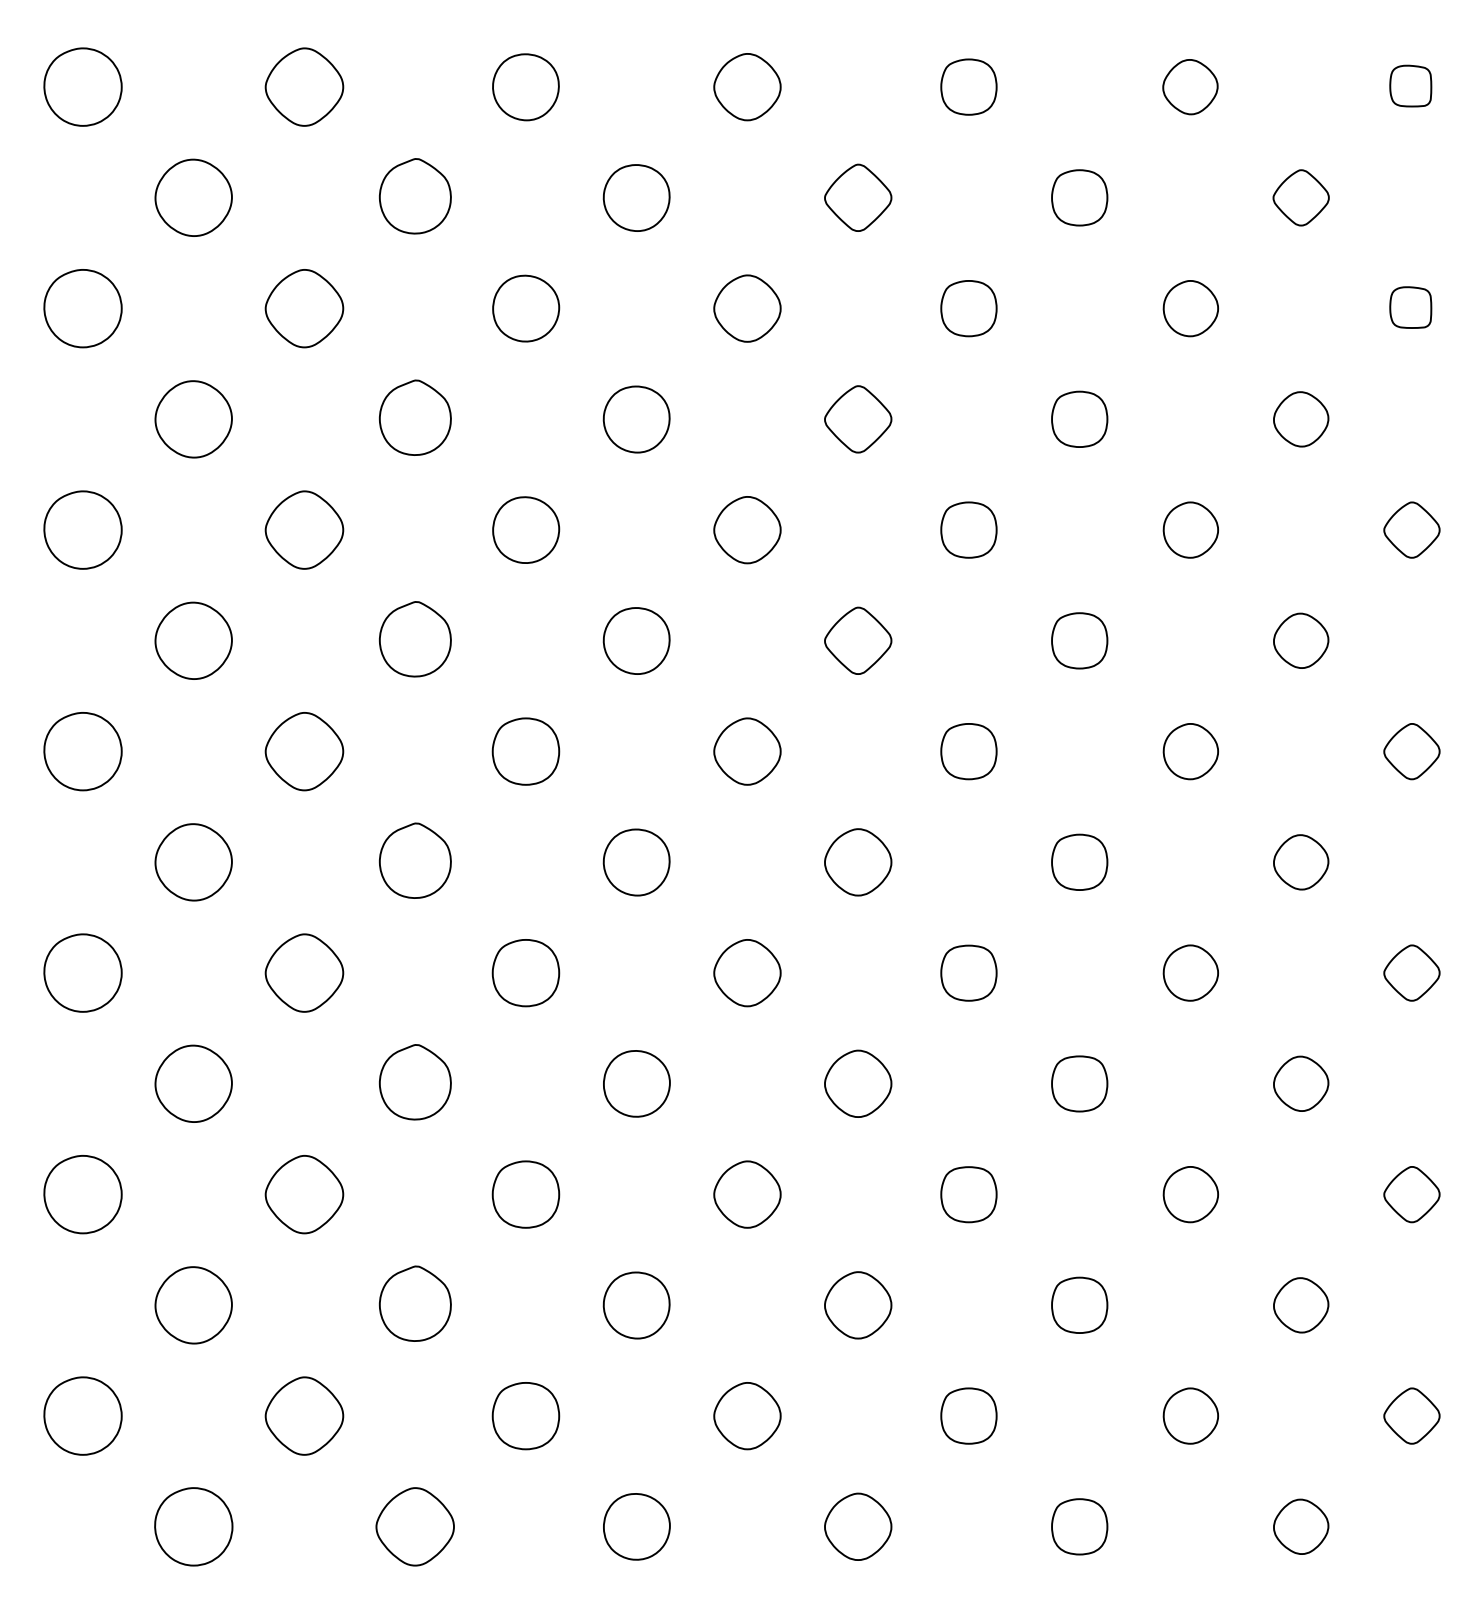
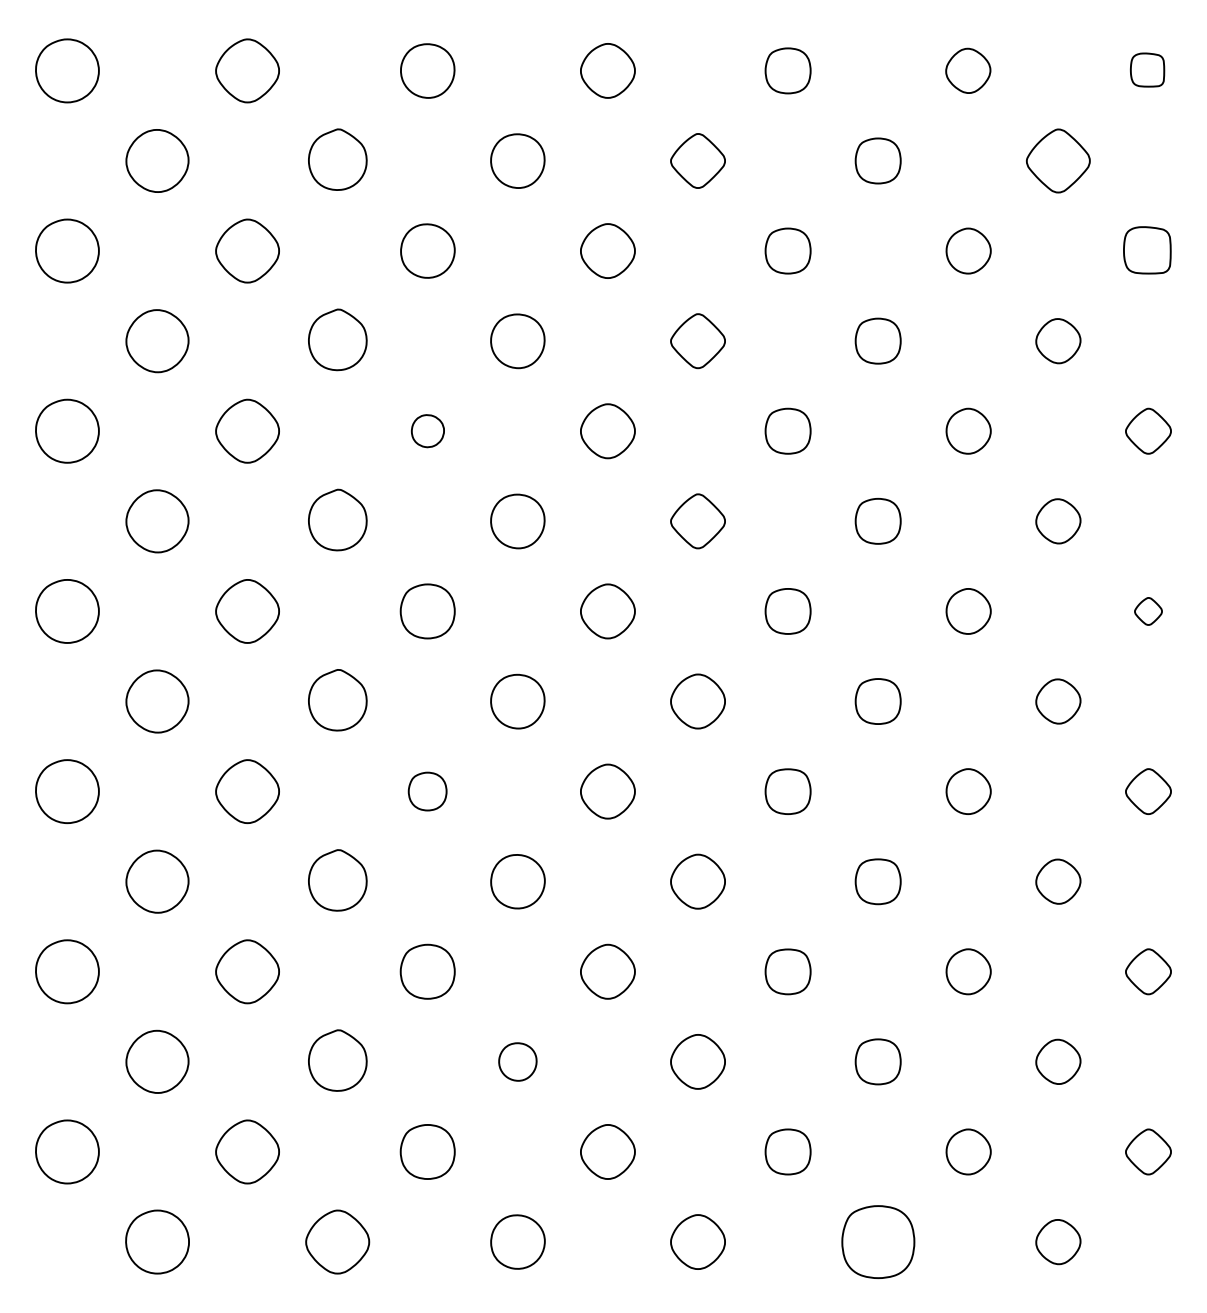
part: (1301, 197) -> (1058, 160), size x1.4
part: (1410, 306) -> (1147, 249), size x1.4
part: (525, 529) -> (427, 430), size x0.6
part: (1411, 751) -> (1148, 611), size x0.6
part: (525, 972) -> (427, 791), size x0.7
part: (636, 1304) -> (517, 1061), size x0.7
part: (1078, 1526) -> (877, 1241), size x1.6

